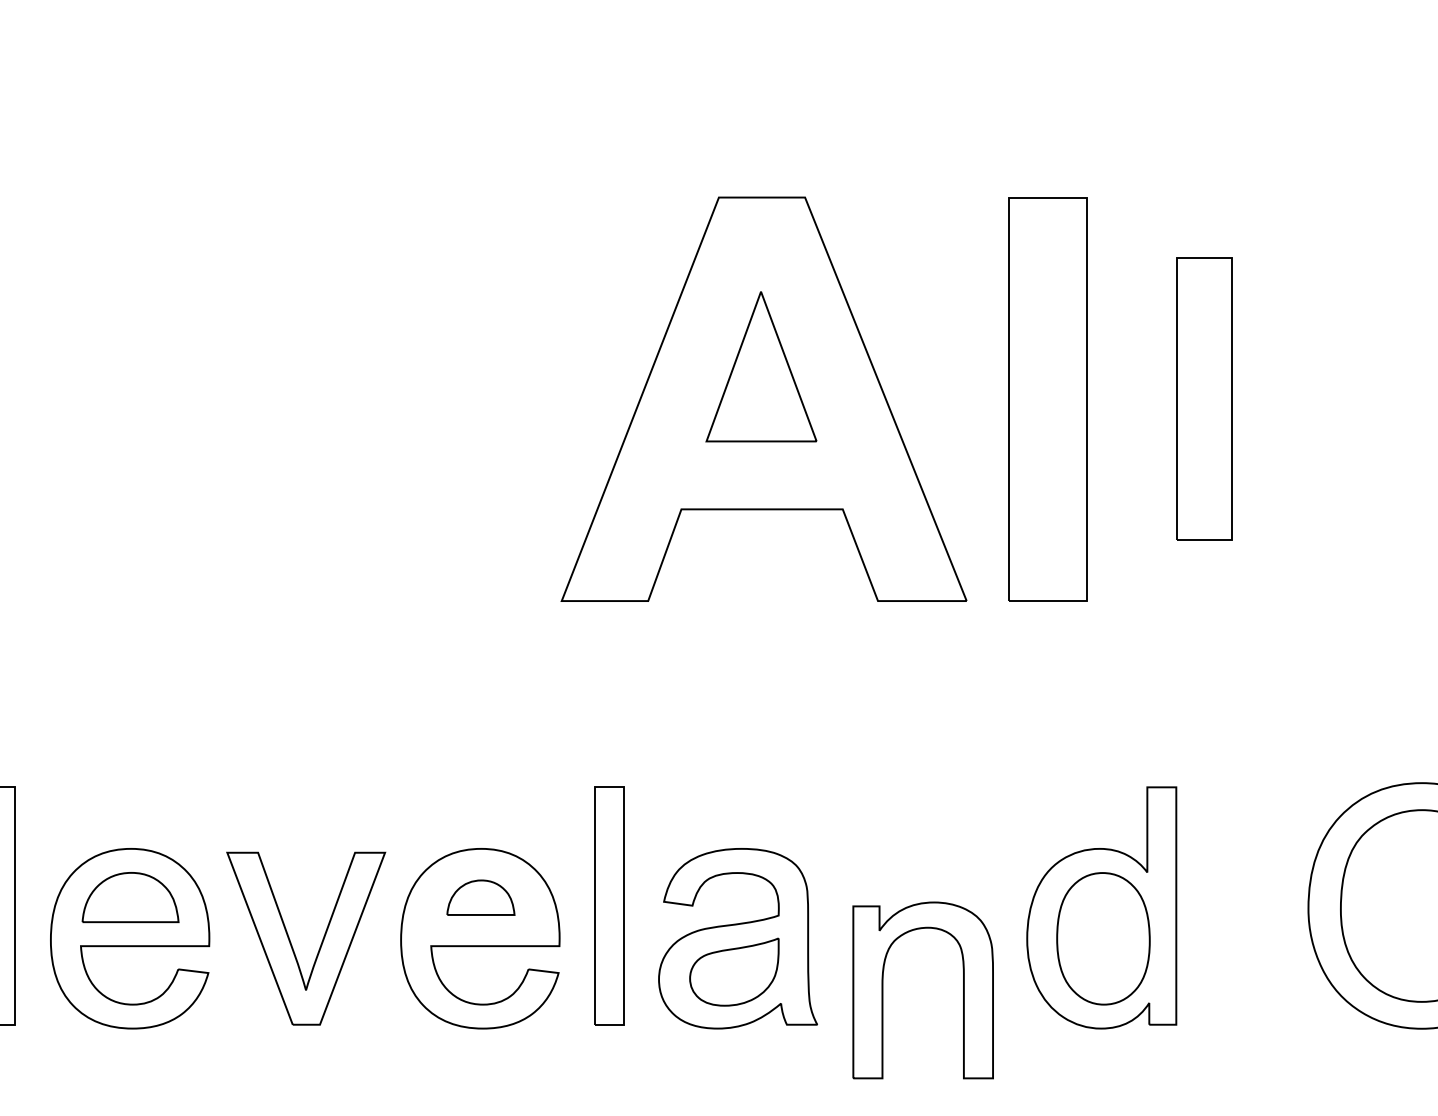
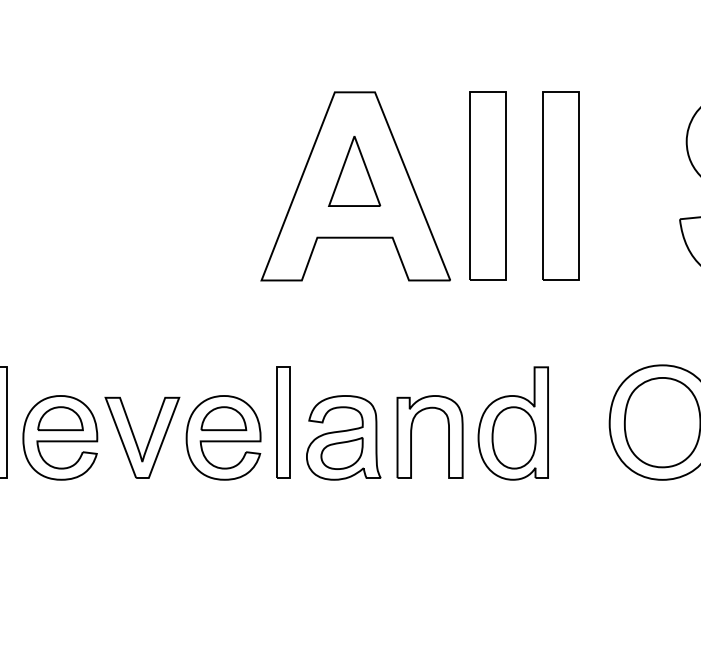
part: (1202, 397) -> (560, 185), size x1.43
part: (480, 897) -> (223, 418), size x1.43
part: (883, 989) -> (411, 436), moved

